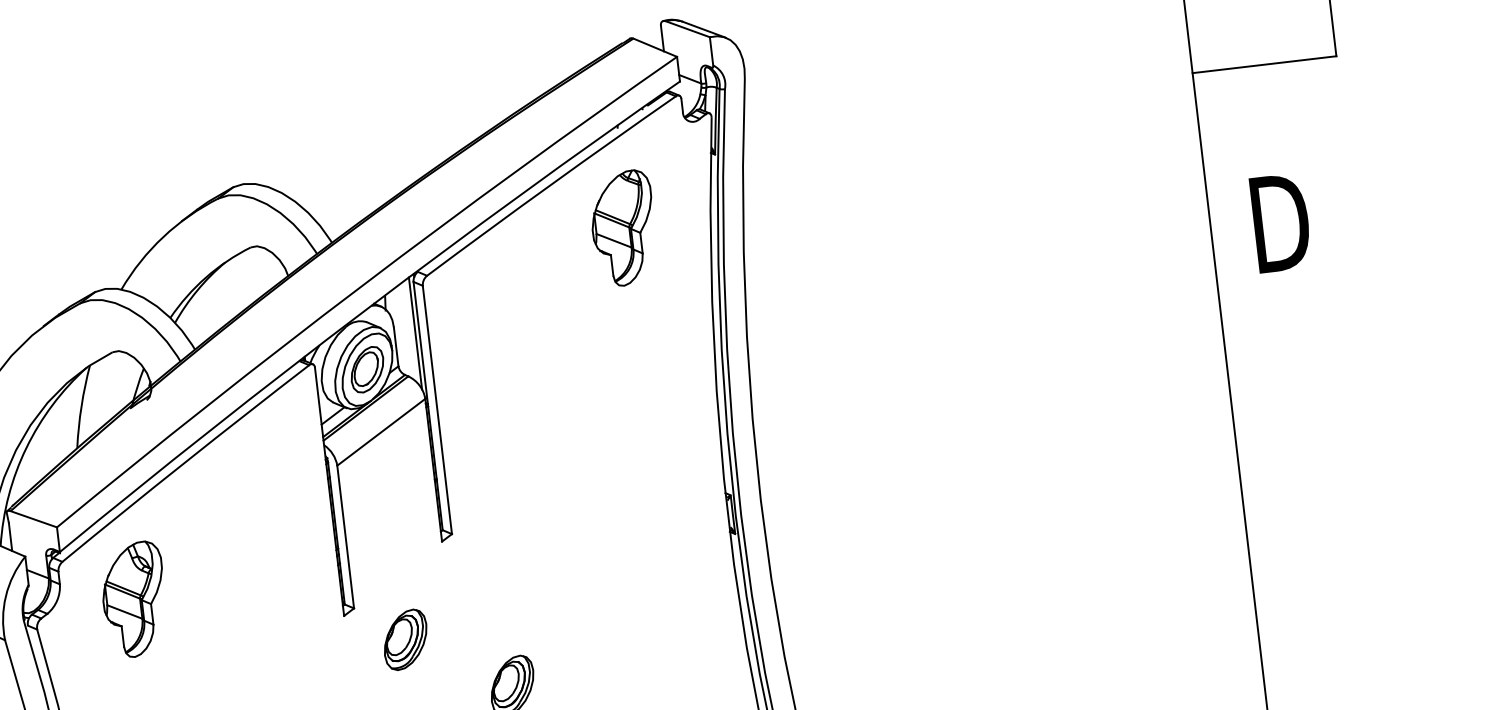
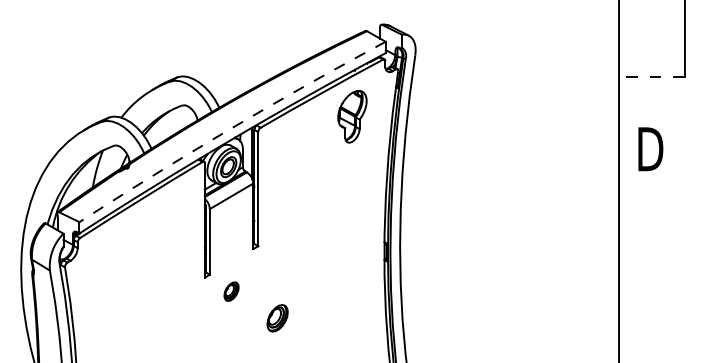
line: (1263, 64) -> (651, 76), solid -> dashed
arc: (361, 285) -> (230, 128), solid -> dashed
part: (133, 598) -> (110, 258), removed
part: (405, 639) -> (231, 291), size x0.7

